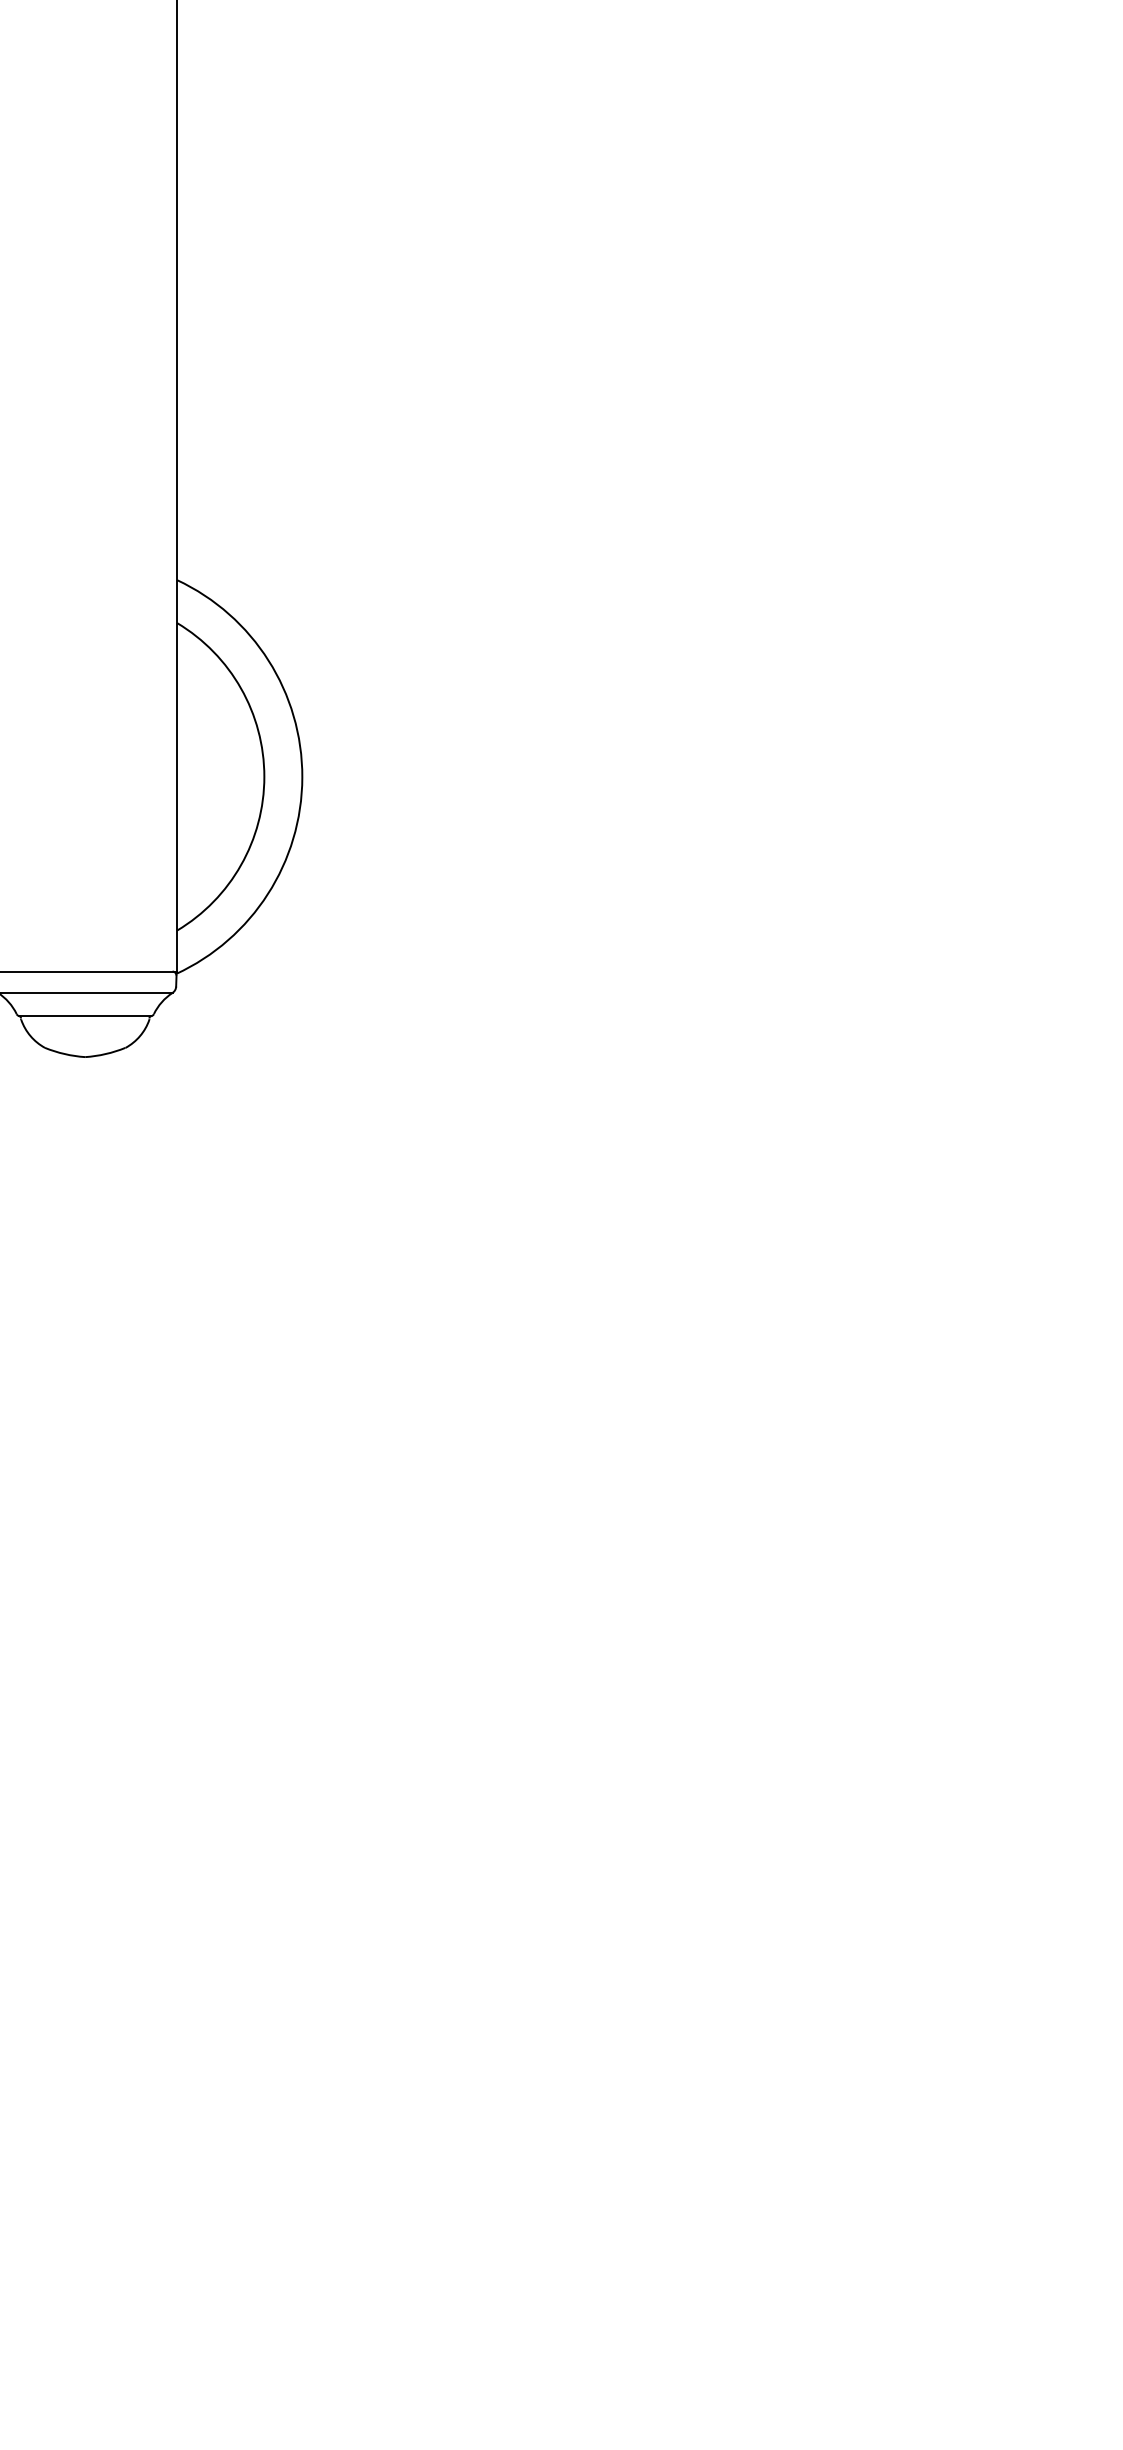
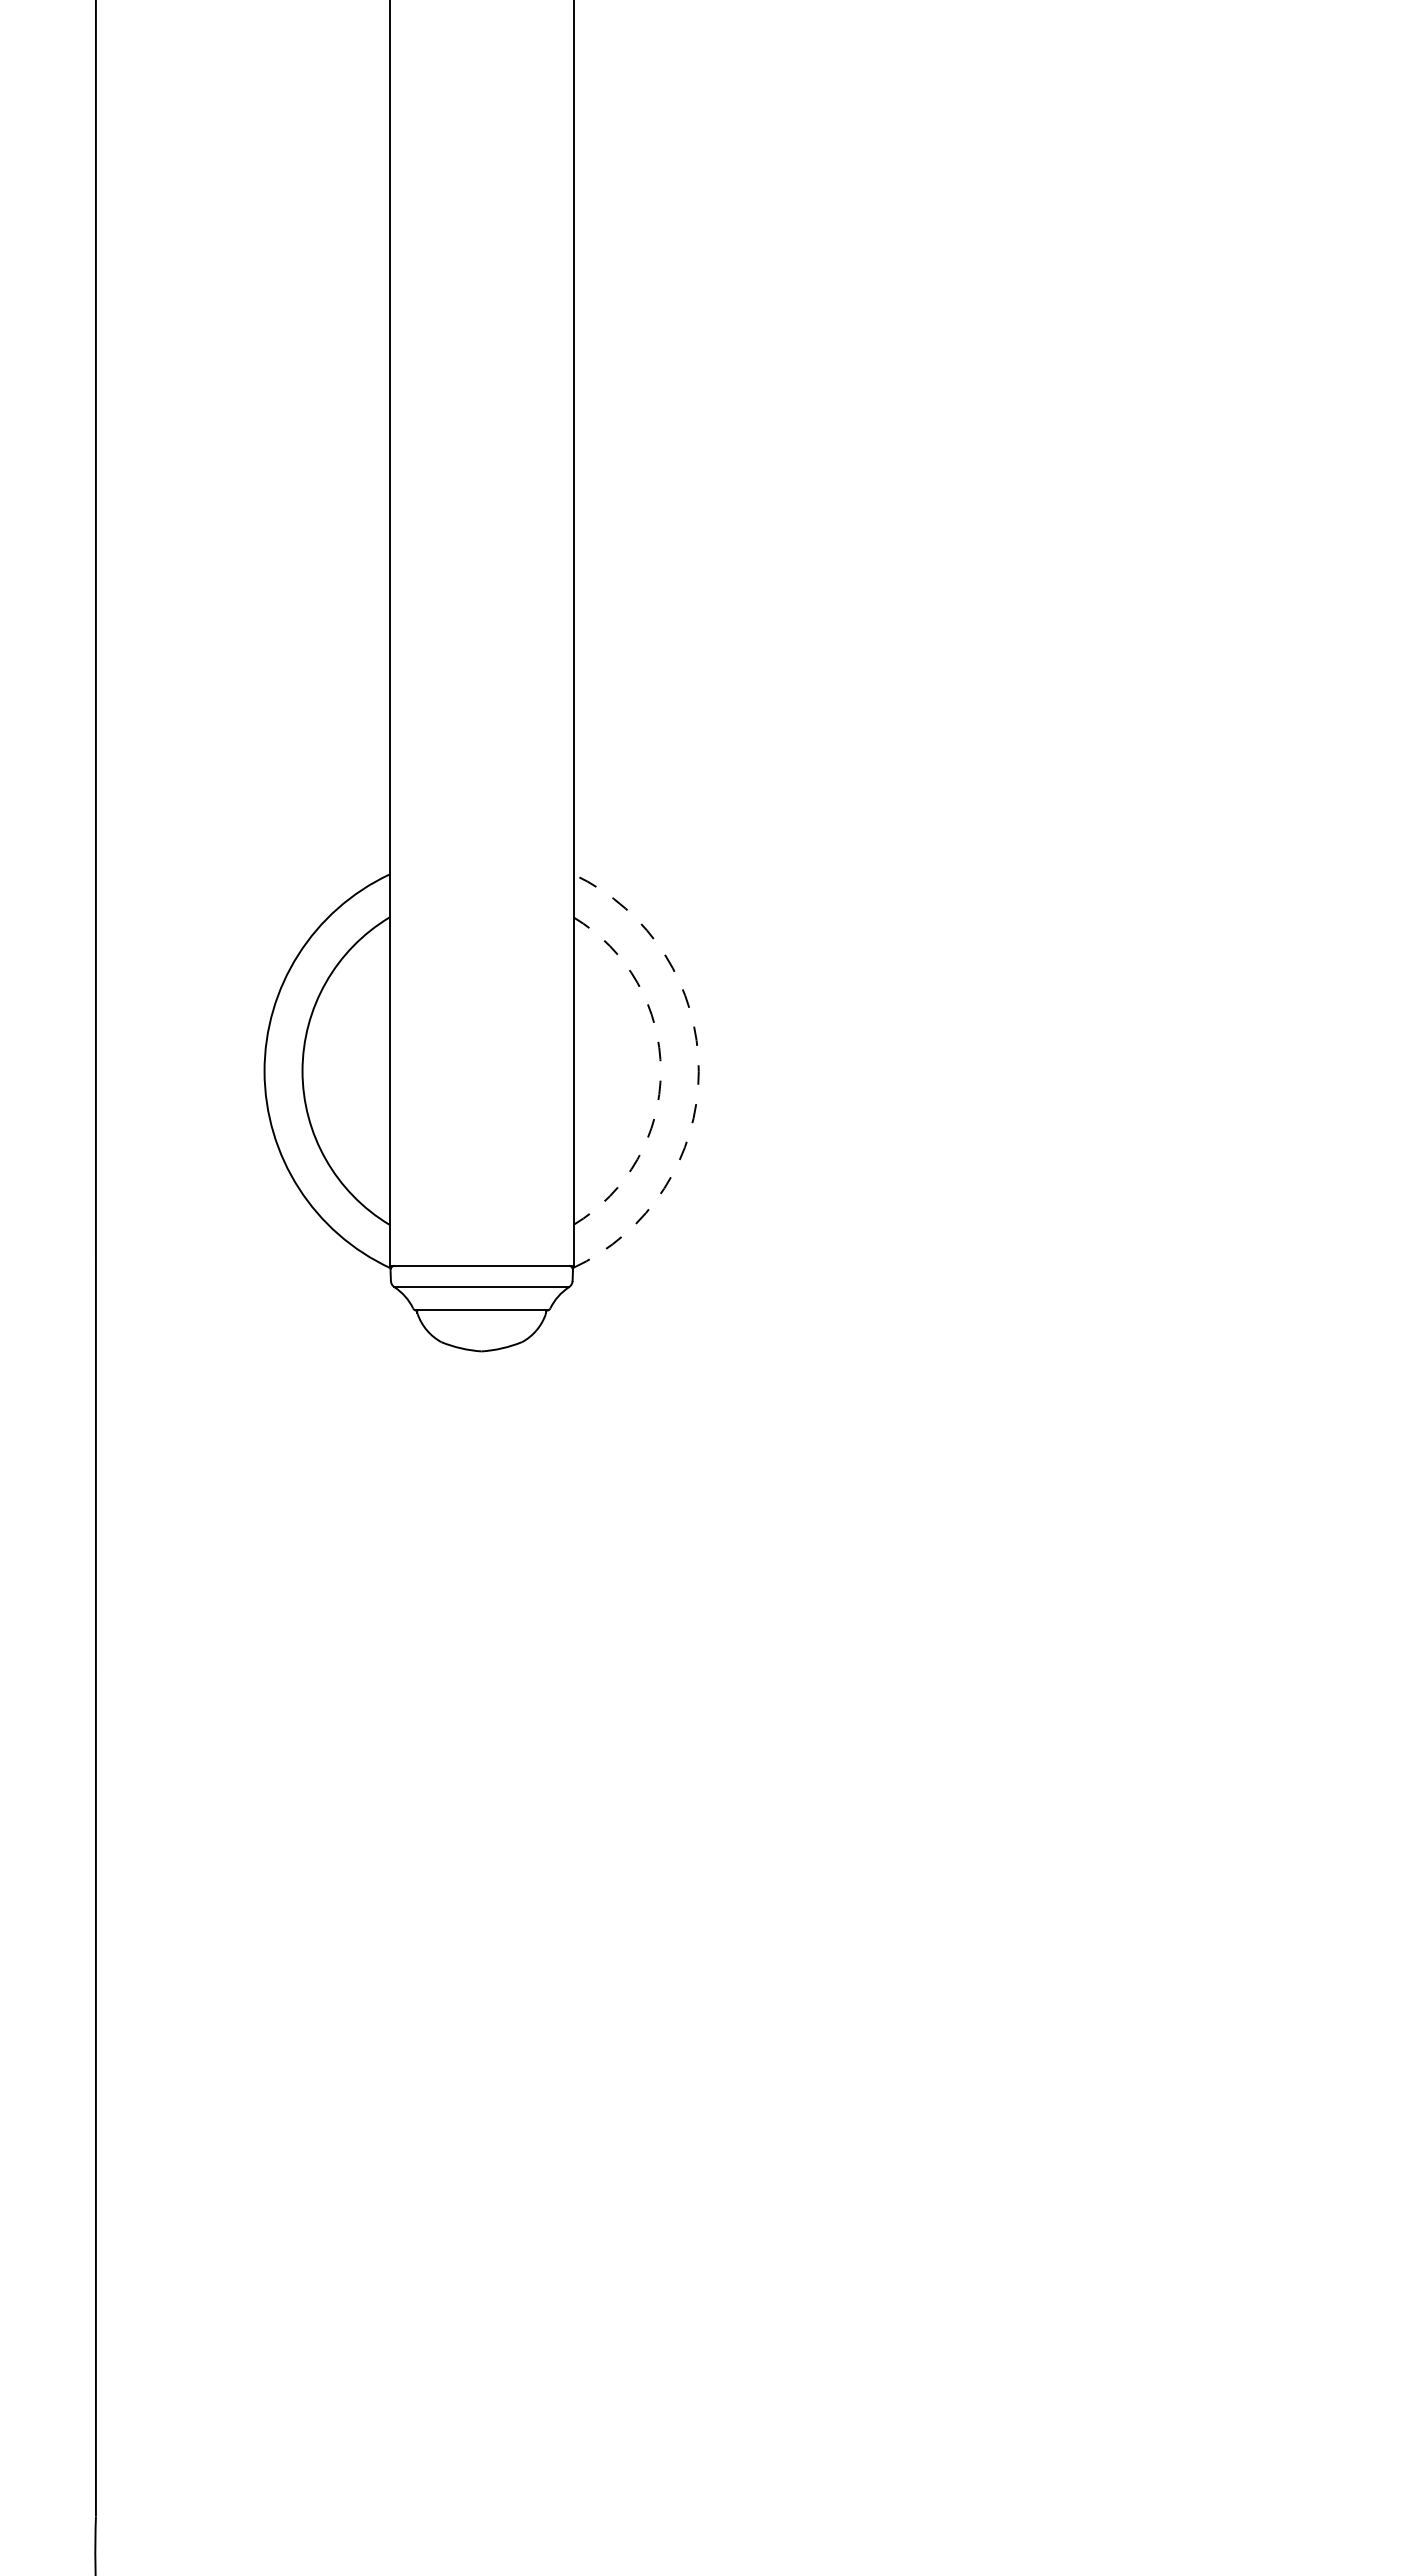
arc: (264, 777) -> (660, 1071), solid -> dashed
arc: (302, 777) -> (698, 1071), solid -> dashed

